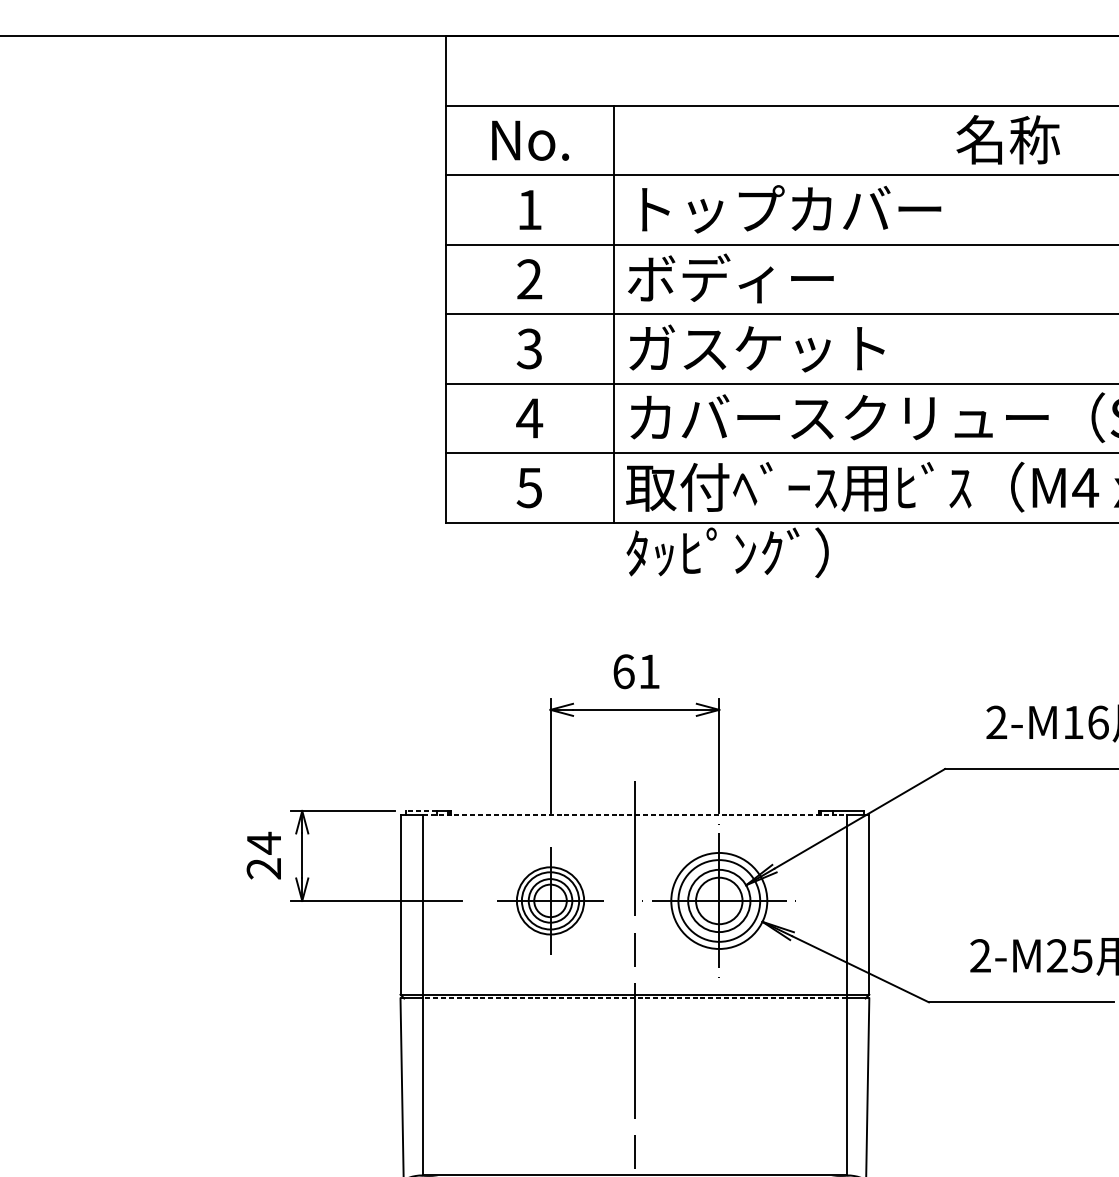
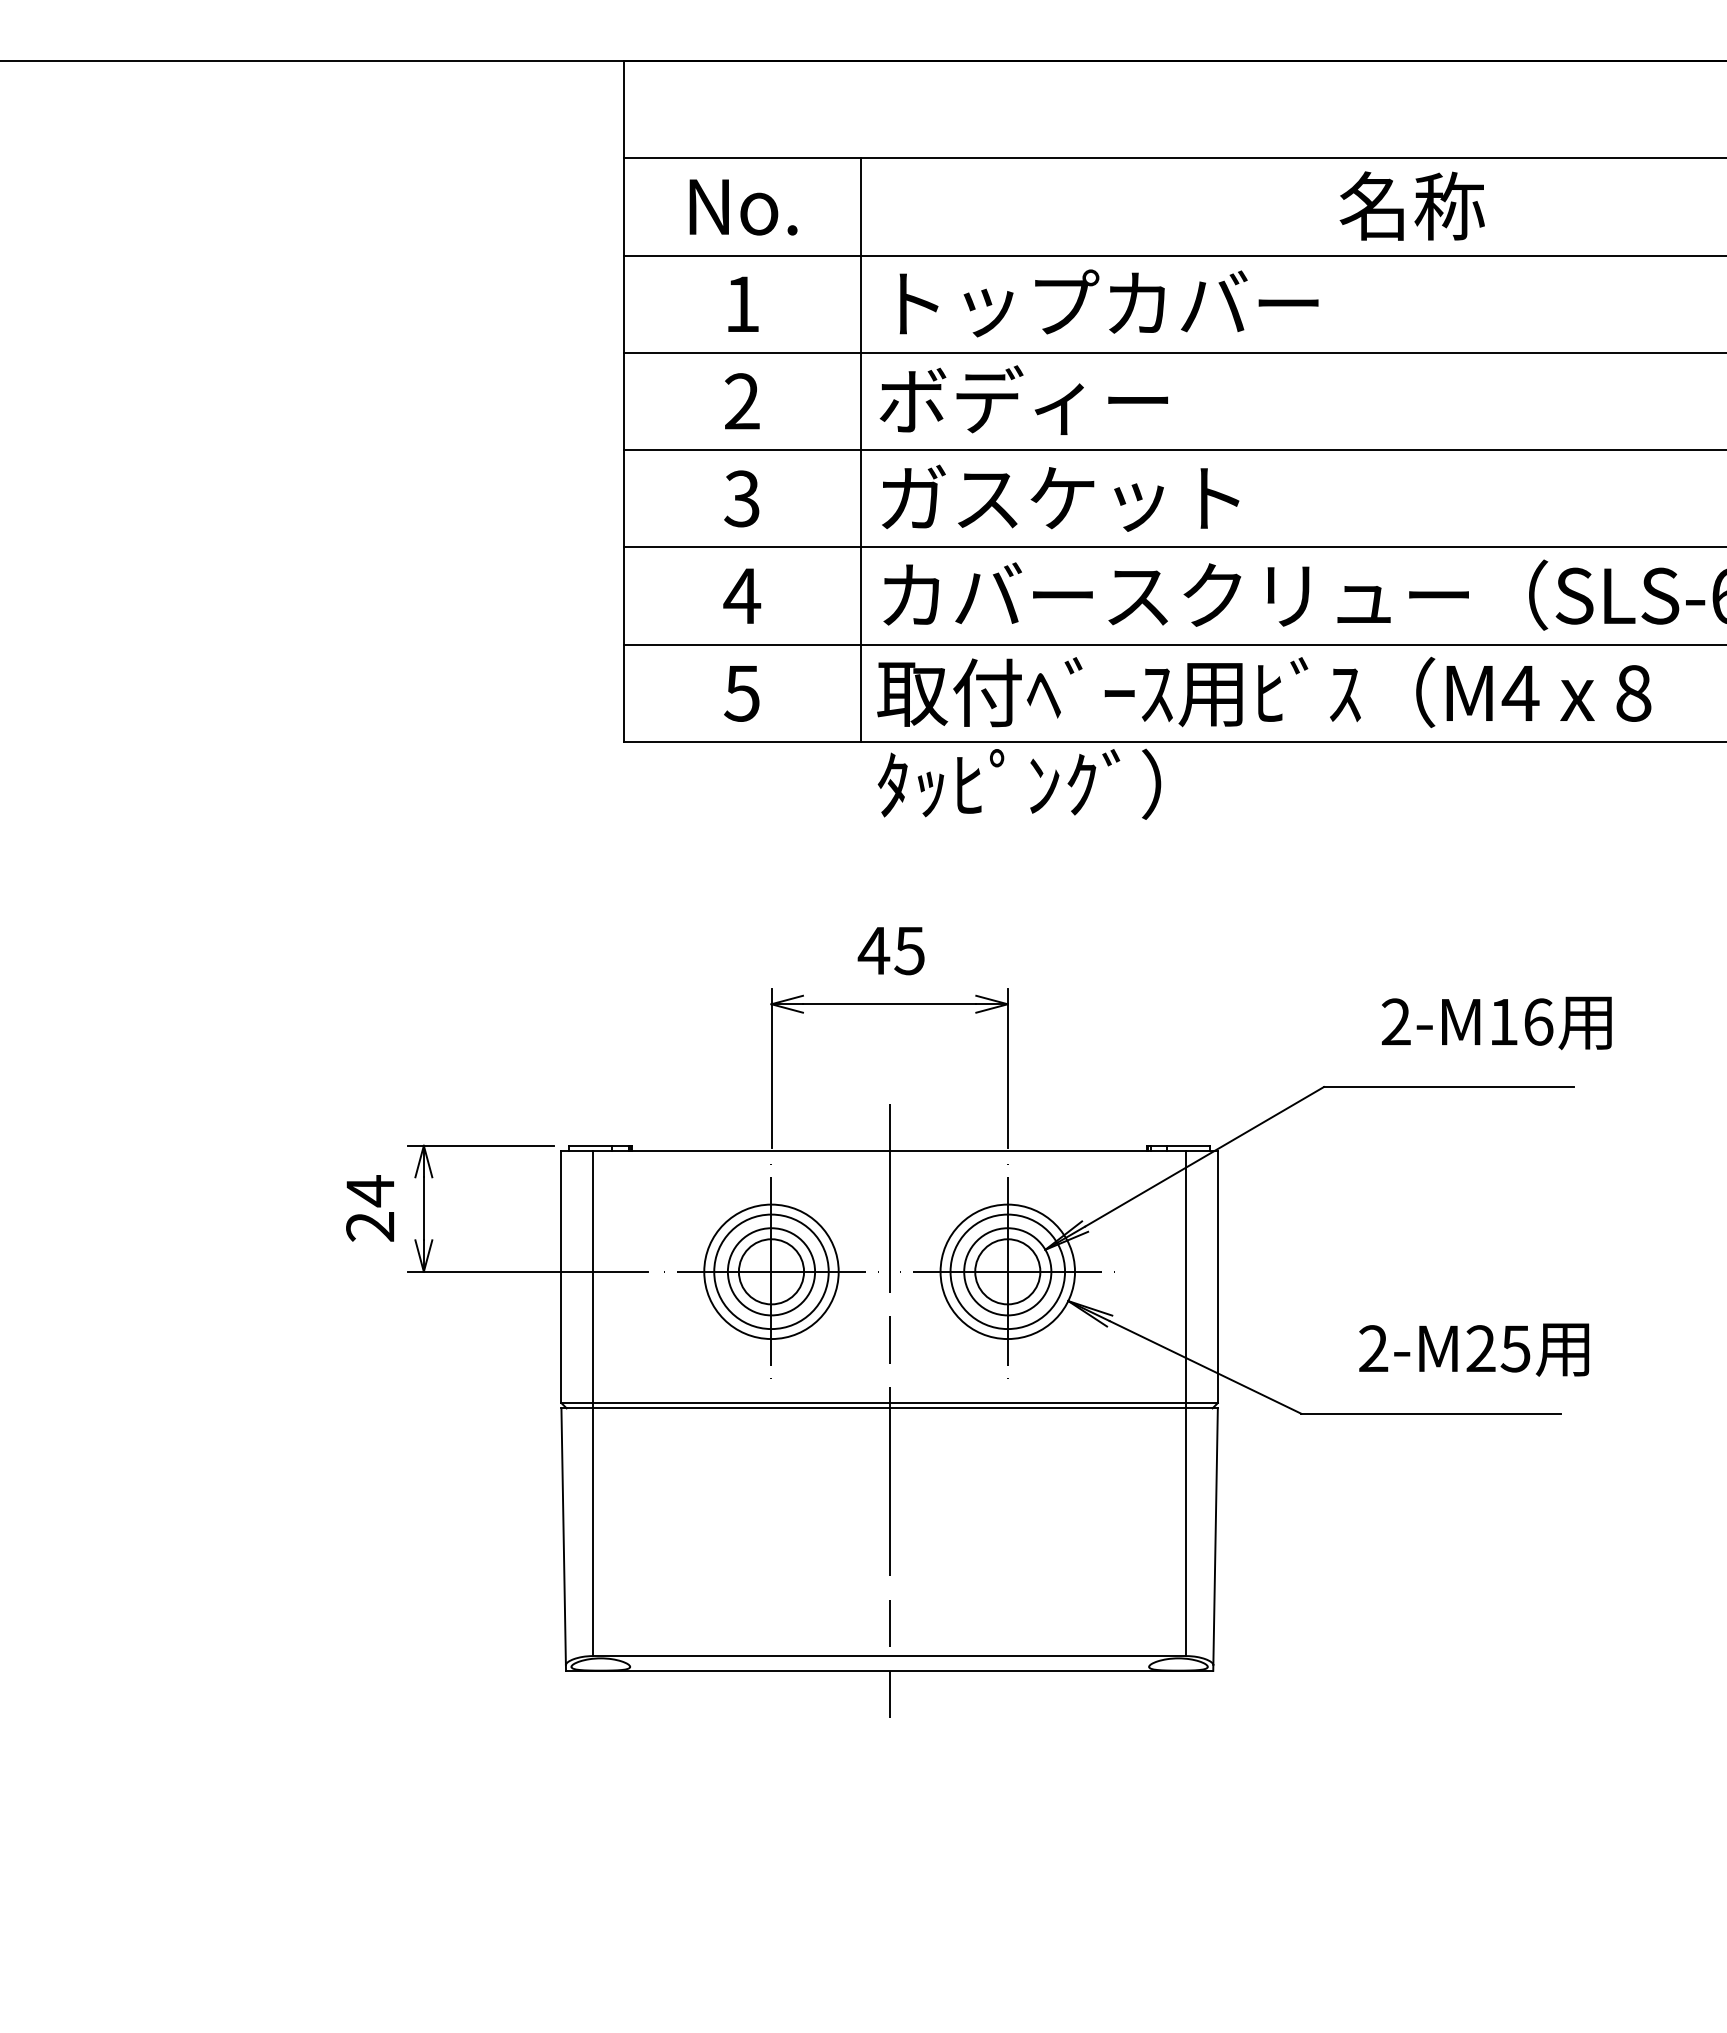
text: (635, 671) -> (890, 950), 61 -> 45
line: (421, 810) -> (590, 1145), dashed -> solid
line: (634, 815) -> (889, 1151), dashed -> solid
part: (550, 900) -> (771, 1271), size x1.43
line: (634, 998) -> (889, 1408), dashed -> solid

